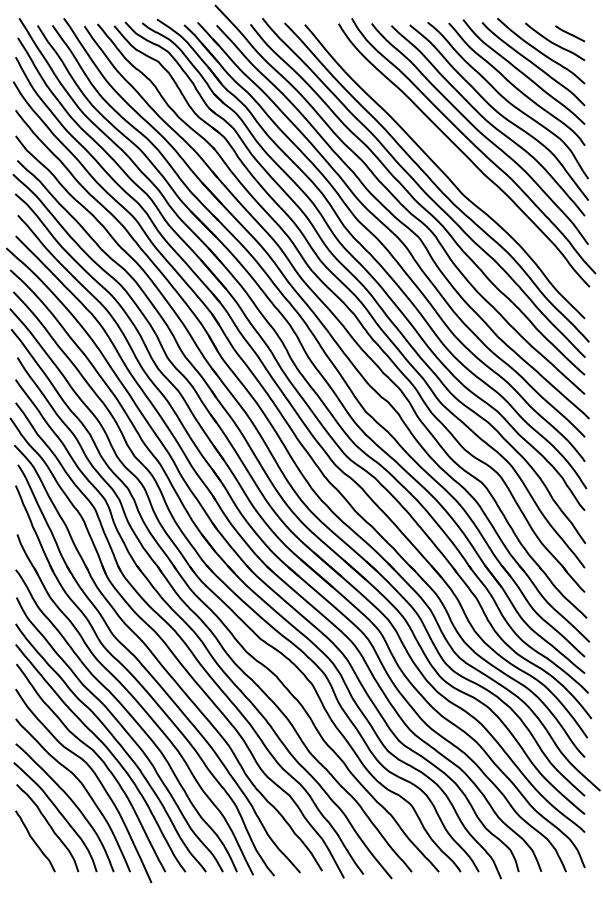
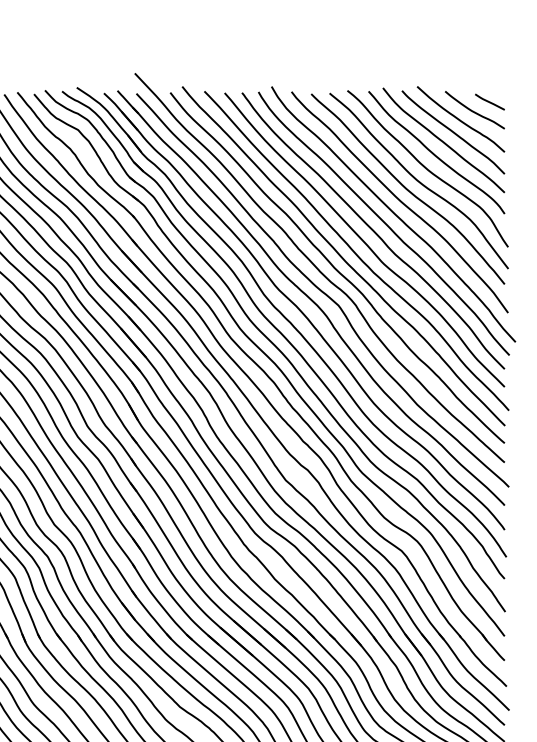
curve: (453, 162) -> (373, 230), added

